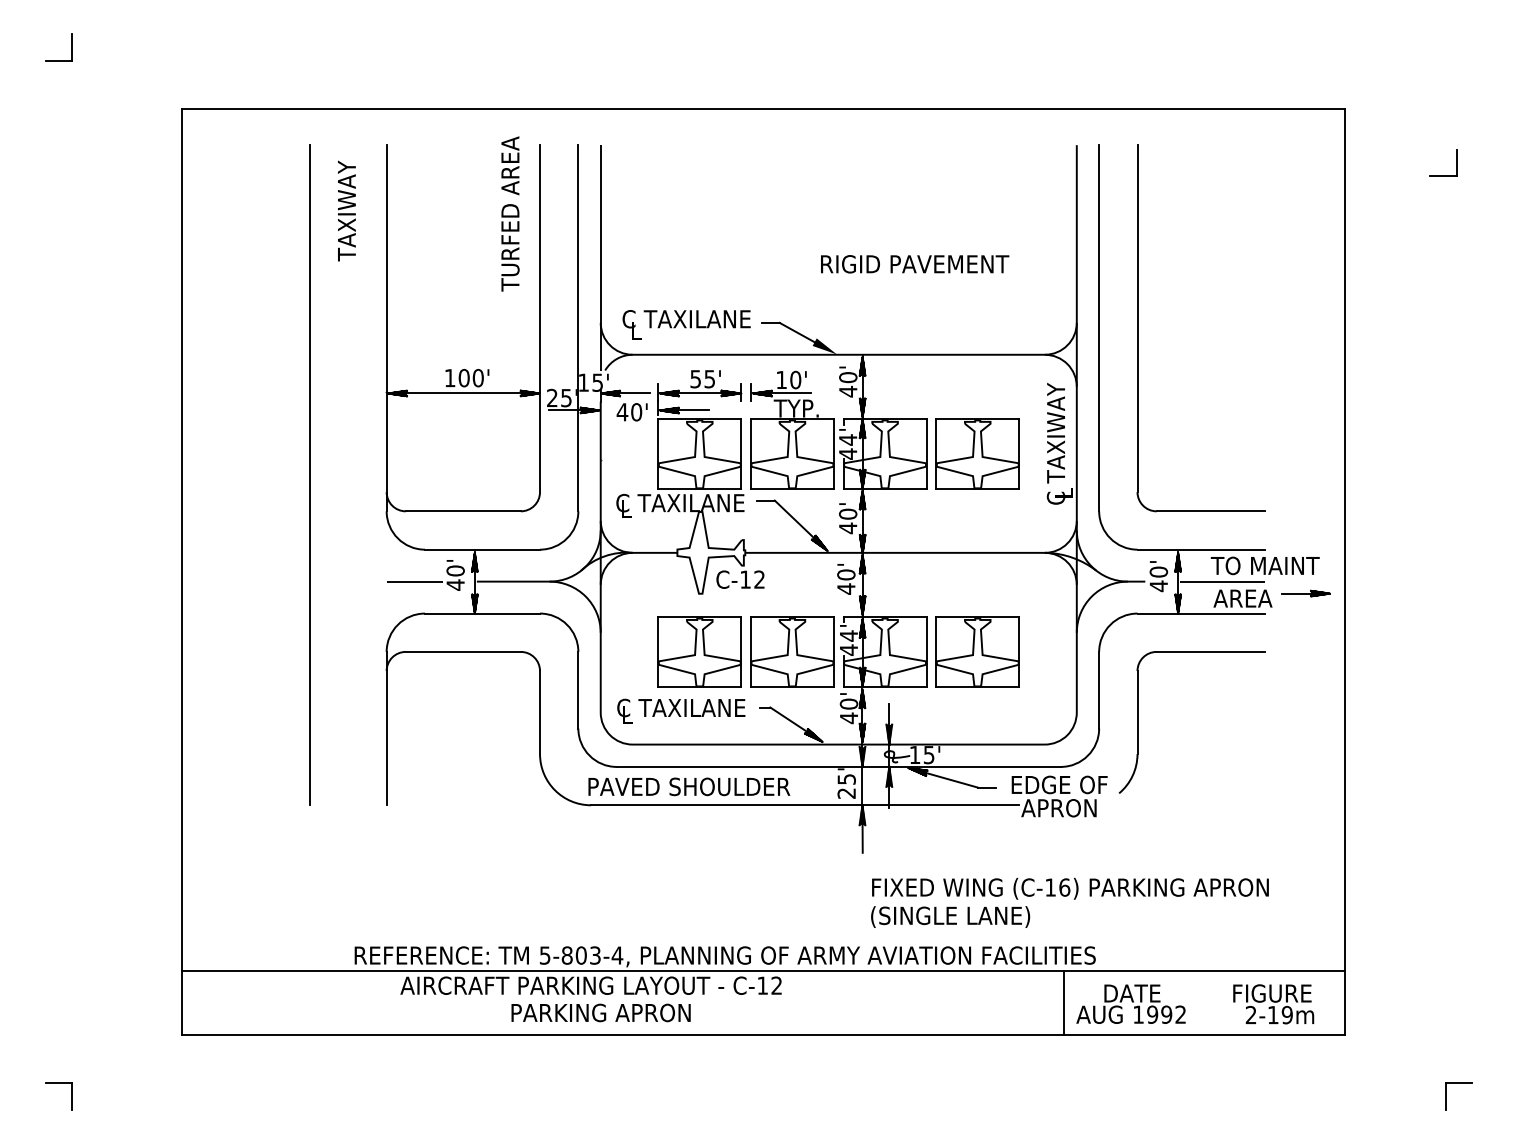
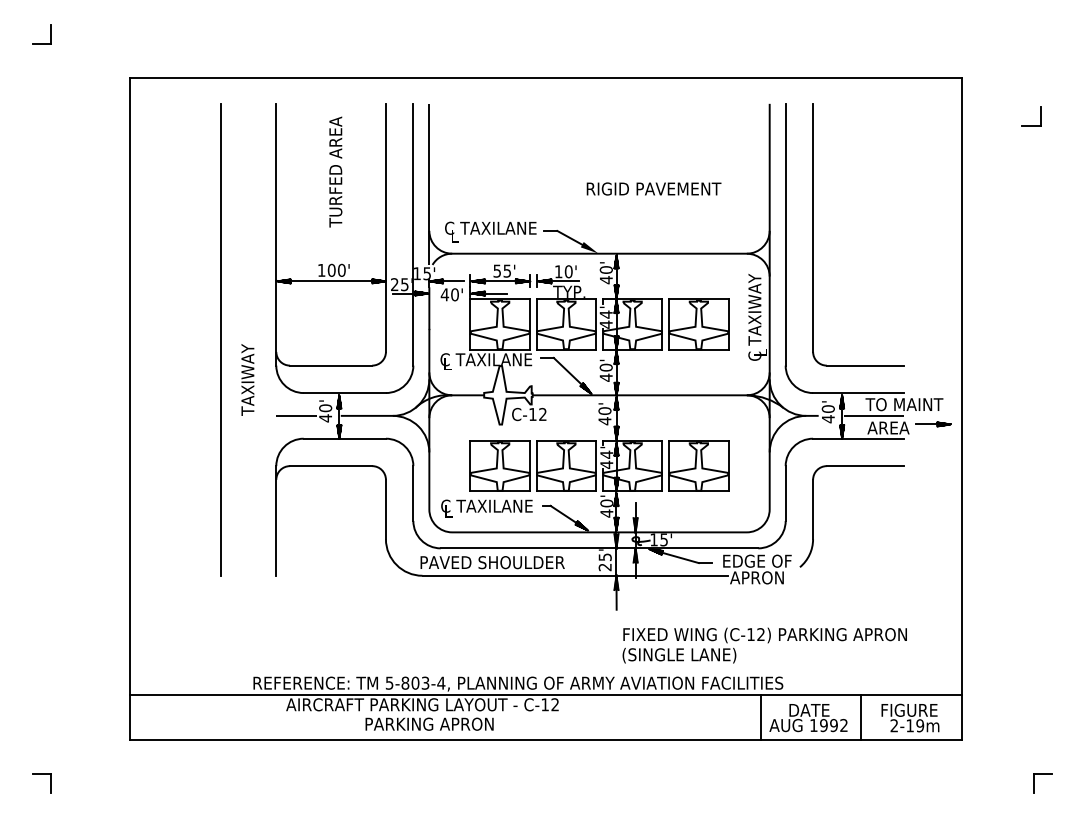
text: (346, 210) -> (247, 379), moved
text: (510, 213) -> (335, 171), moved
text: (1065, 887) -> (761, 634), (C-16) -> (C-12)
line: (1205, 1003) -> (861, 717), added

